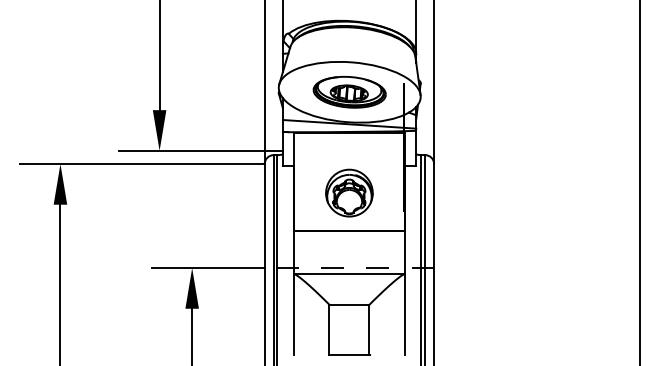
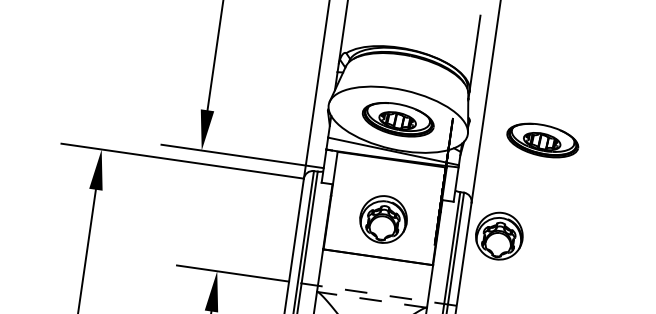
part: (495, 92) -> (542, 140), added
part: (466, 192) -> (499, 235), added
line: (348, 274) -> (371, 299), solid -> dashed

